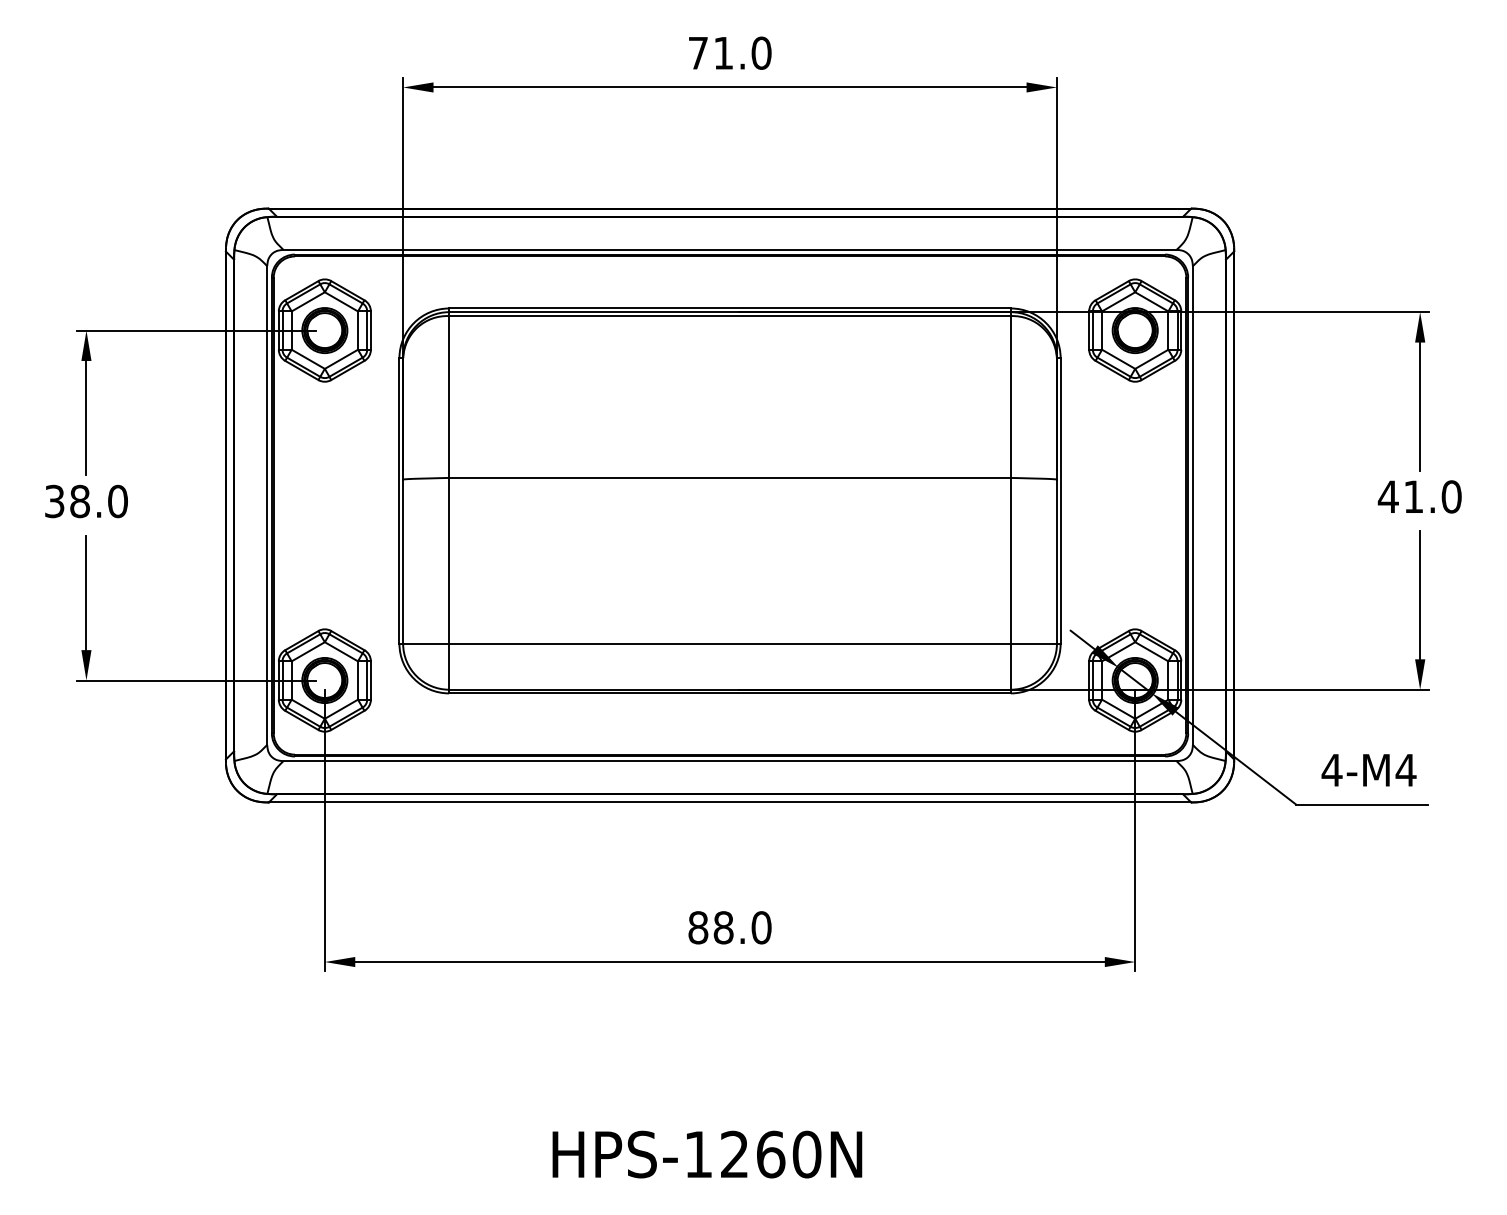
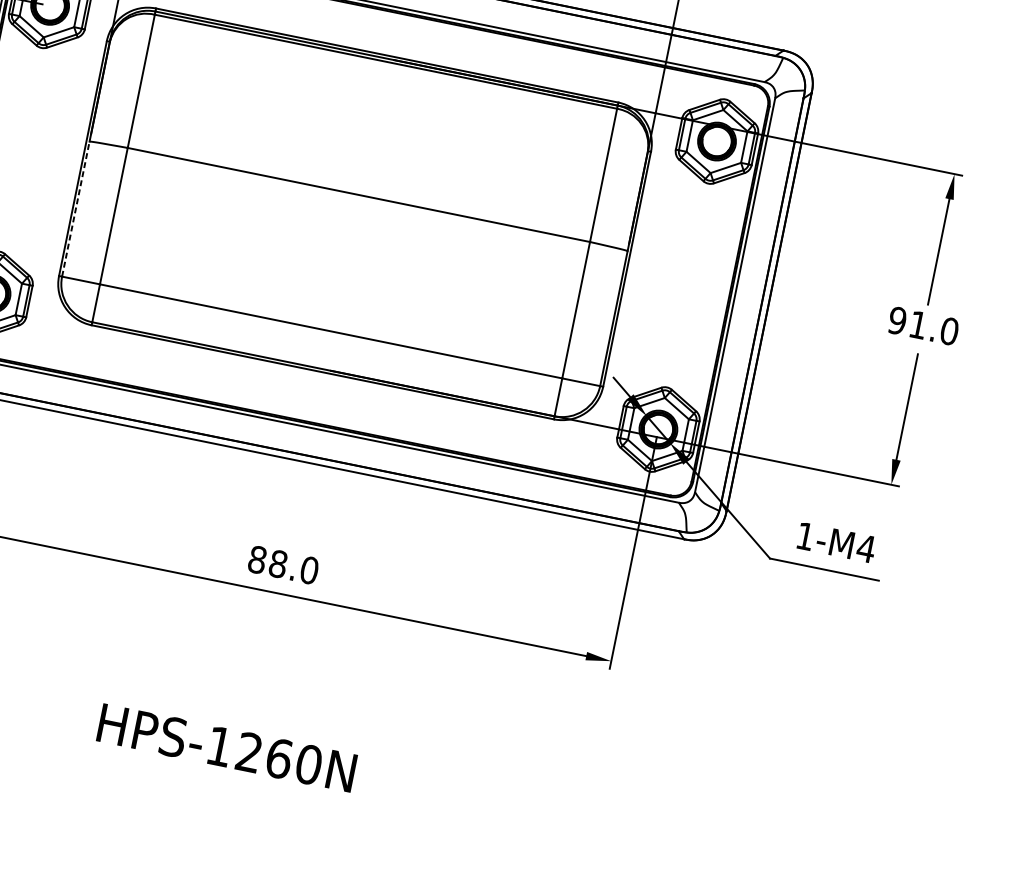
text: (1387, 496) -> (896, 320), 41.0 -> 91.0
line: (403, 561) -> (76, 209), solid -> dashed
text: (1331, 770) -> (804, 536), 4-M4 -> 1-M4

